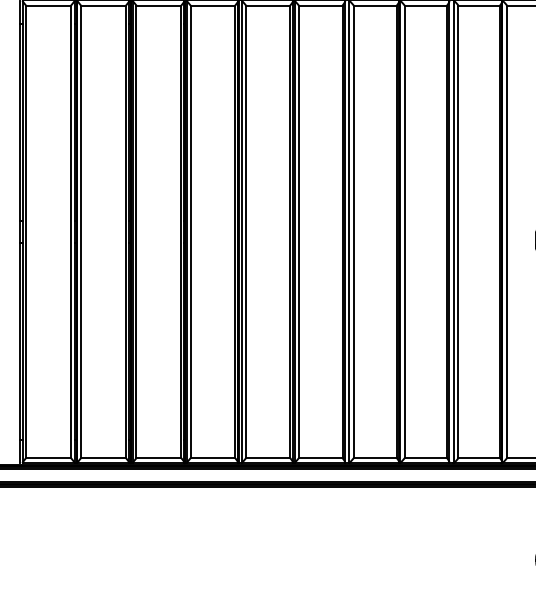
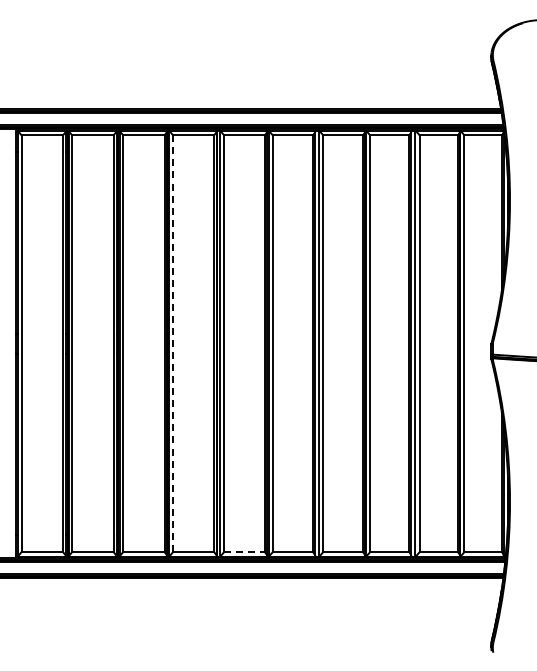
line: (191, 232) -> (173, 344), solid -> dashed
line: (268, 458) -> (244, 552), solid -> dashed

